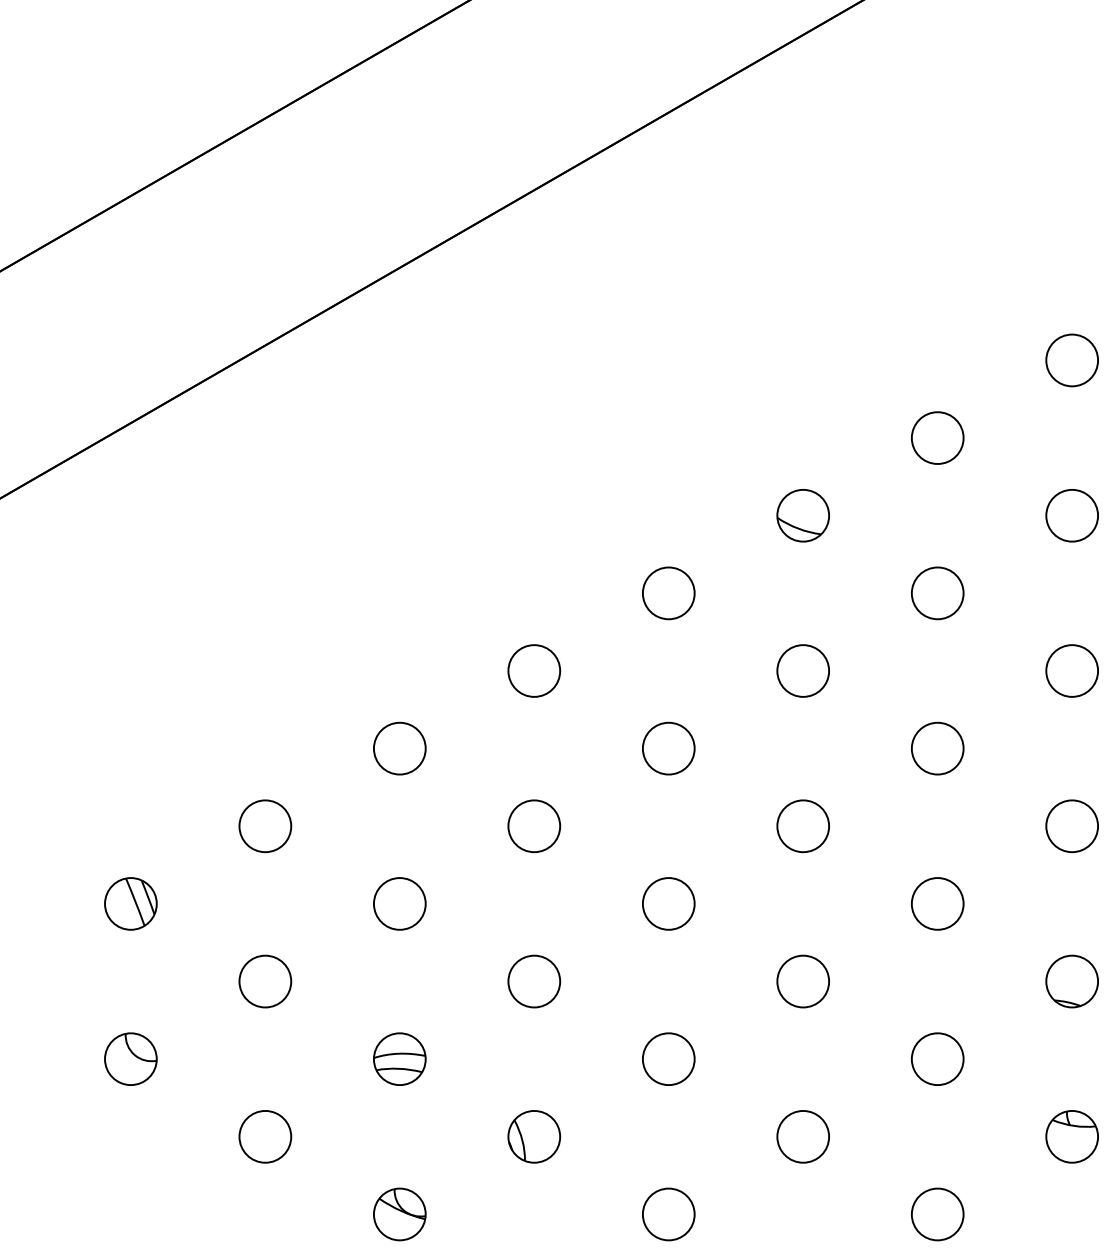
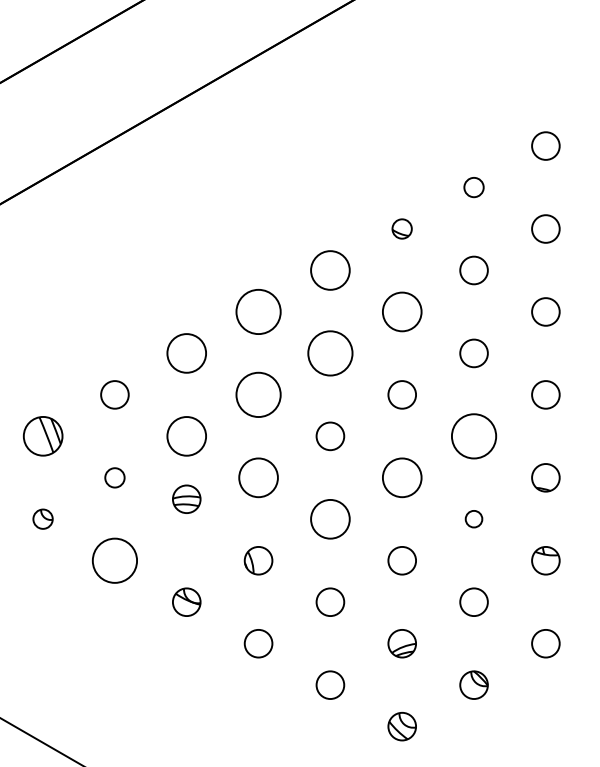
circle: (936, 437) -> (473, 187), size x0.7
part: (801, 514) -> (401, 228), size x0.7
circle: (668, 593) -> (330, 270), size x1.4
circle: (534, 670) -> (258, 311), size x1.6
circle: (803, 670) -> (402, 311), size x1.4
circle: (399, 748) -> (186, 353), size x1.4
circle: (668, 748) -> (330, 353), size x1.6
circle: (534, 825) -> (258, 394), size x1.6
part: (129, 904) -> (42, 436), size x1.4
circle: (399, 904) -> (186, 436), size x1.4
circle: (936, 904) -> (473, 436), size x1.6
circle: (264, 980) -> (114, 477), size x0.7
circle: (534, 980) -> (258, 477), size x1.4
circle: (803, 980) -> (402, 477), size x1.4
part: (129, 1057) -> (42, 518), size x0.7
part: (399, 1057) -> (186, 498), moved
circle: (936, 1057) -> (473, 518), size x0.6
circle: (668, 1059) -> (330, 519), size x1.4
circle: (264, 1136) -> (114, 560), size x1.6

